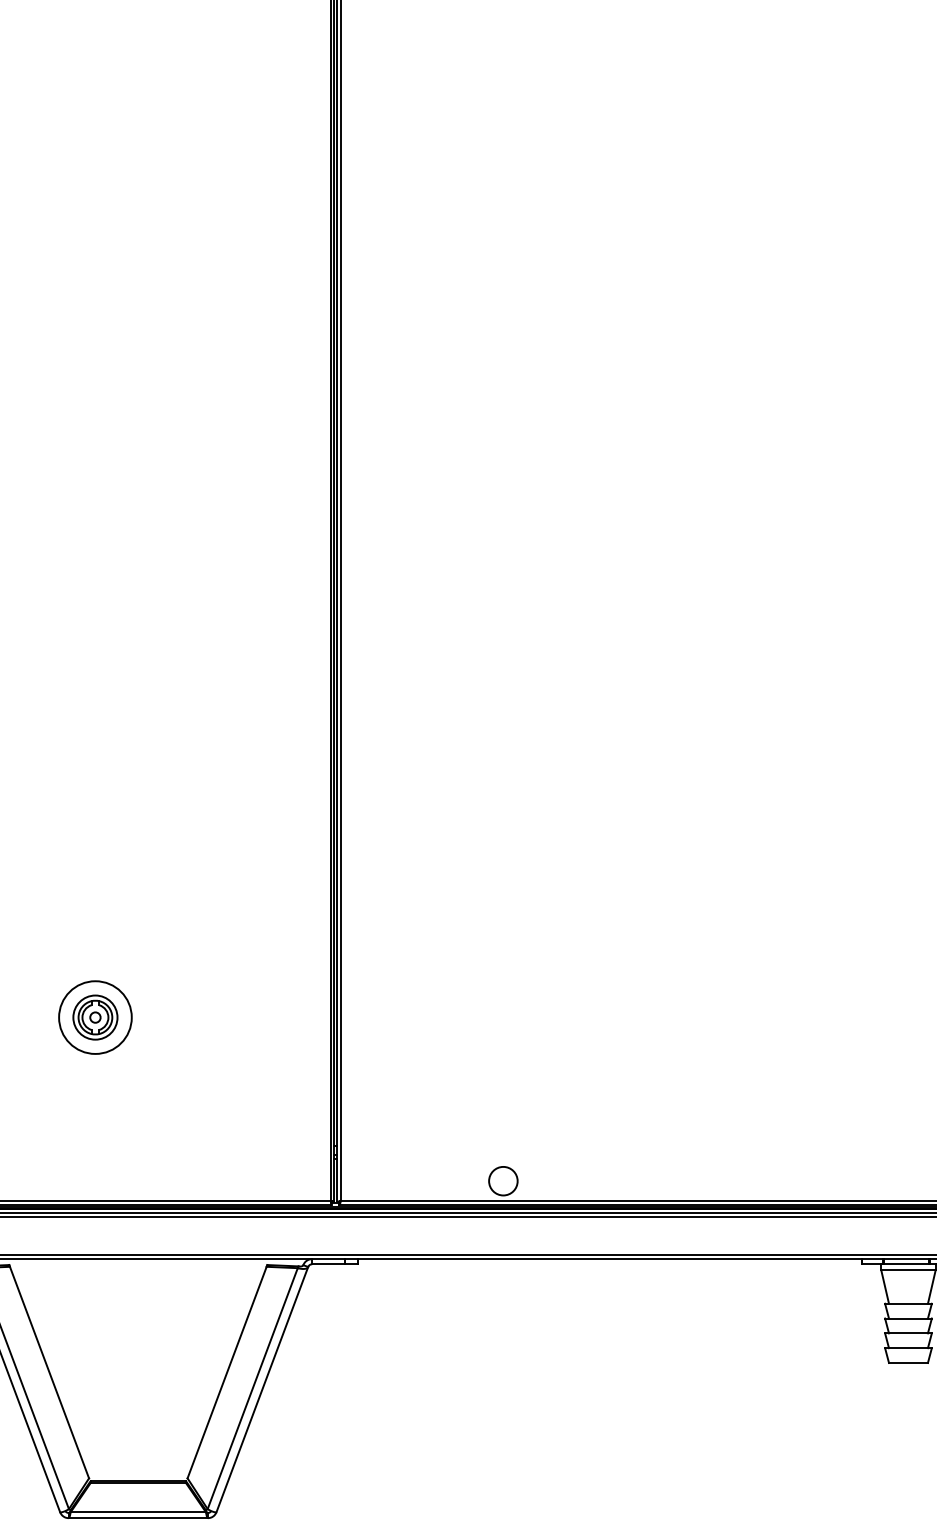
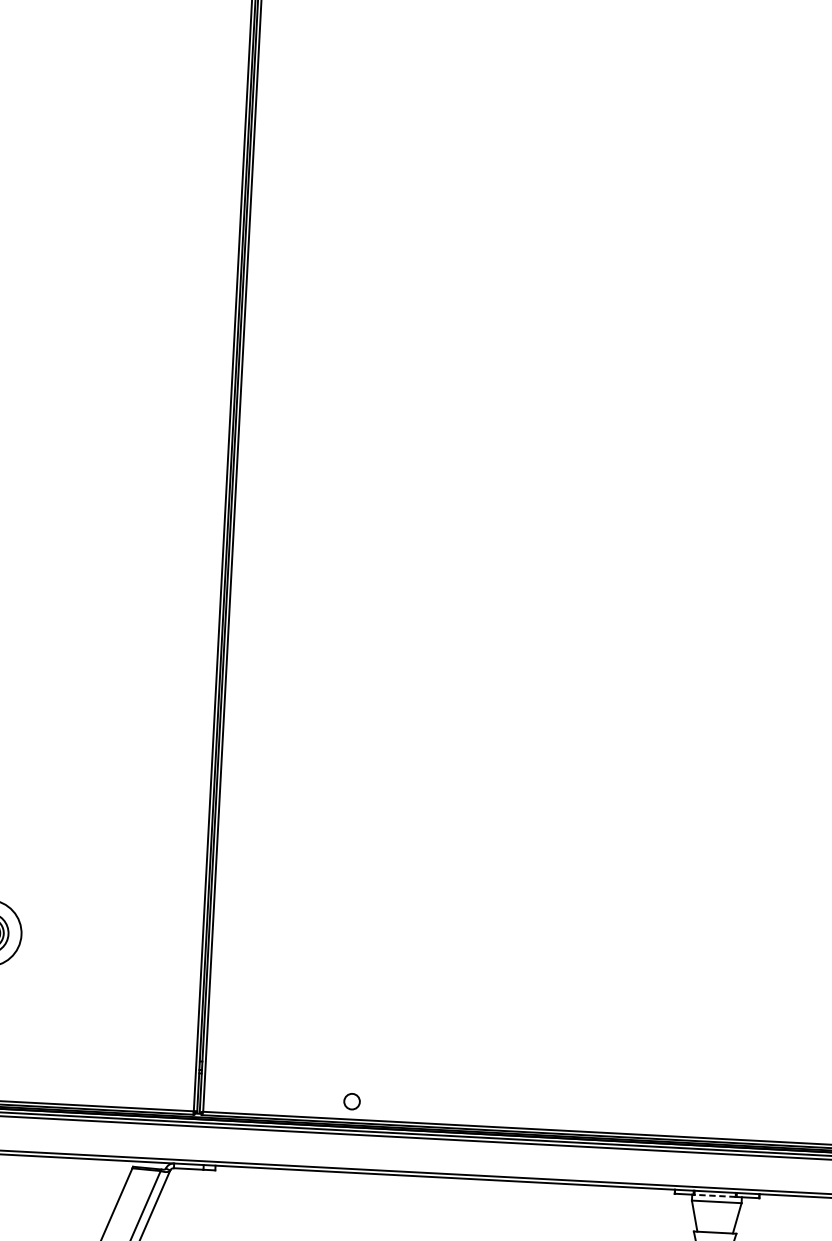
circle: (503, 1180) -> (352, 1101), size x0.6
line: (906, 1263) -> (715, 1195), solid -> dashed

